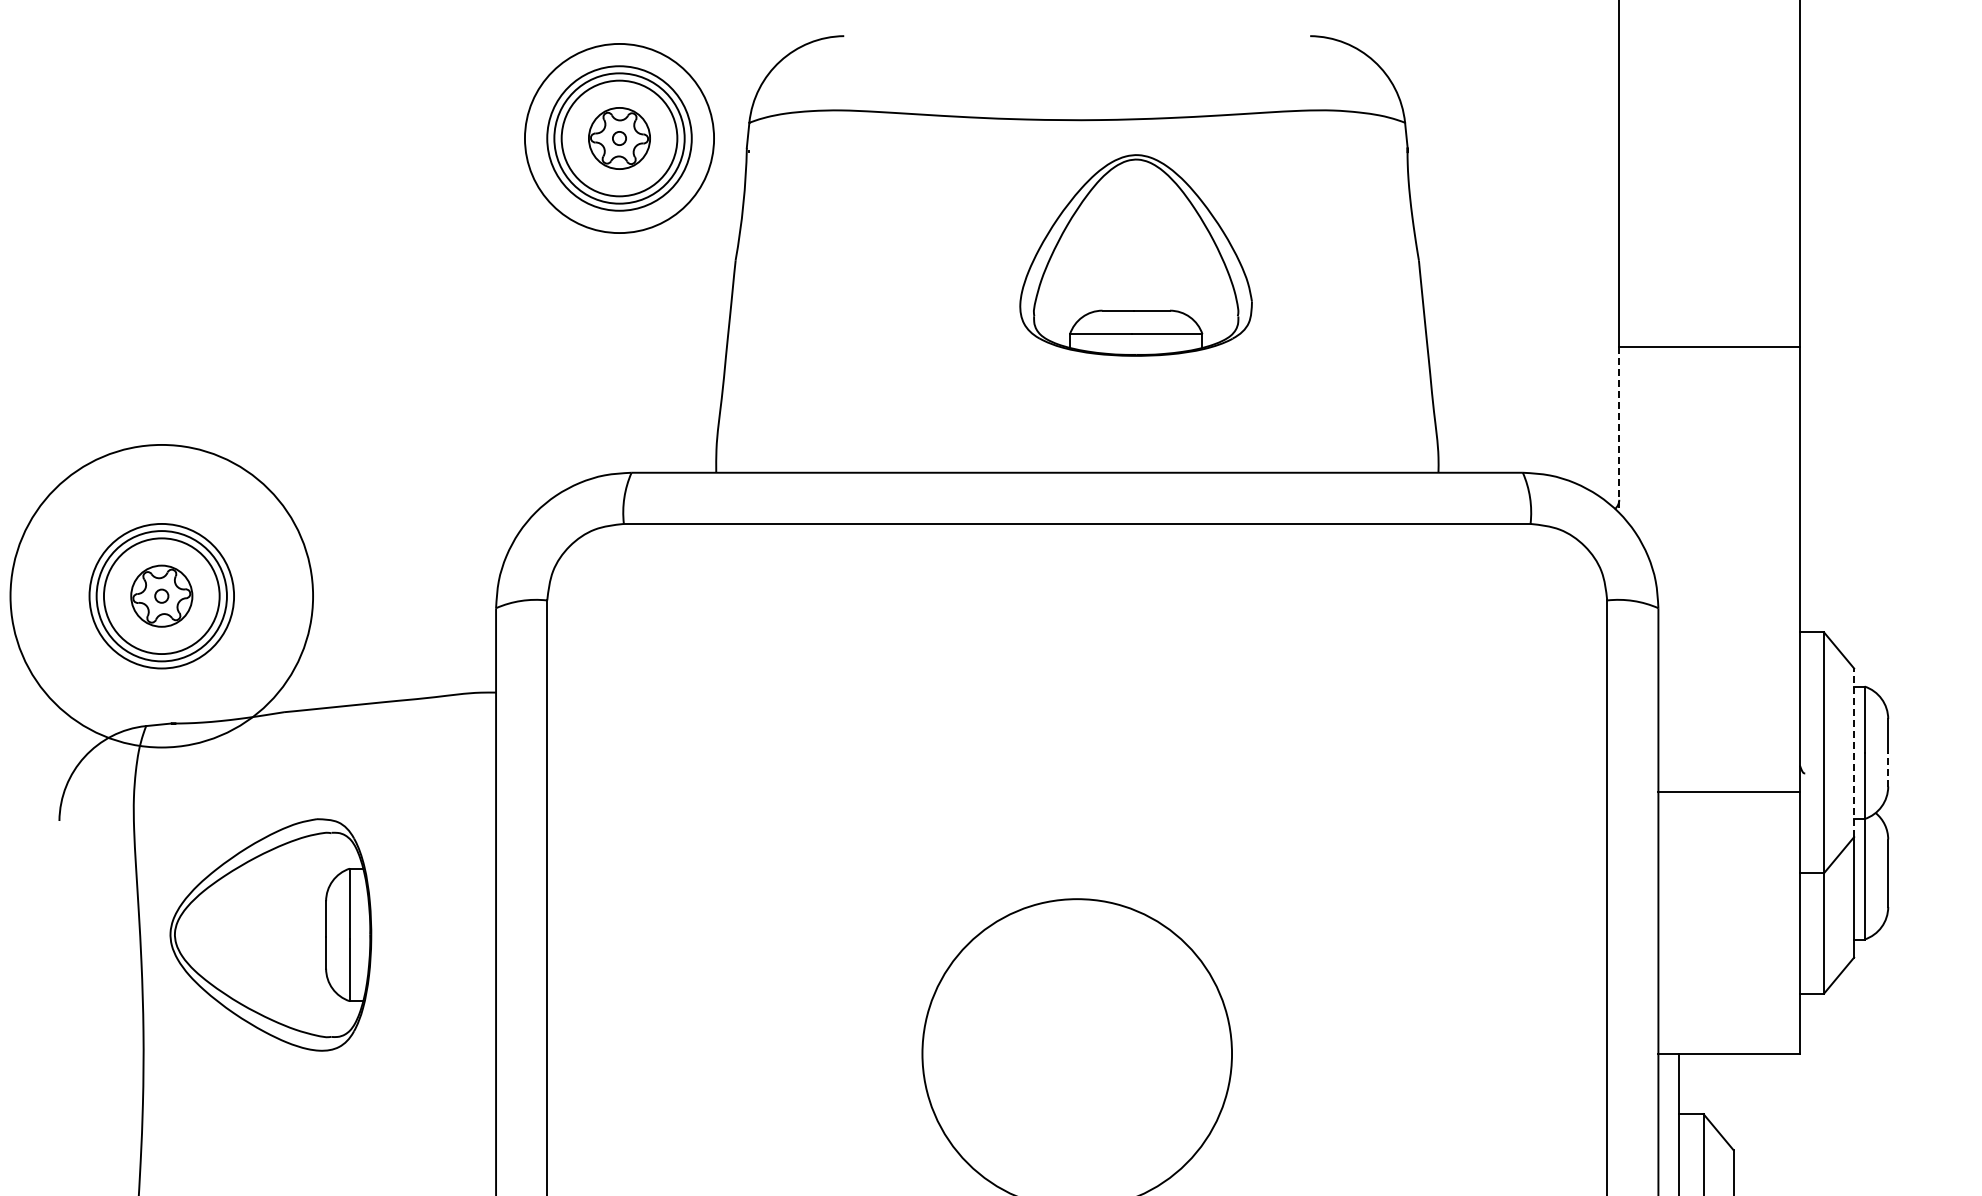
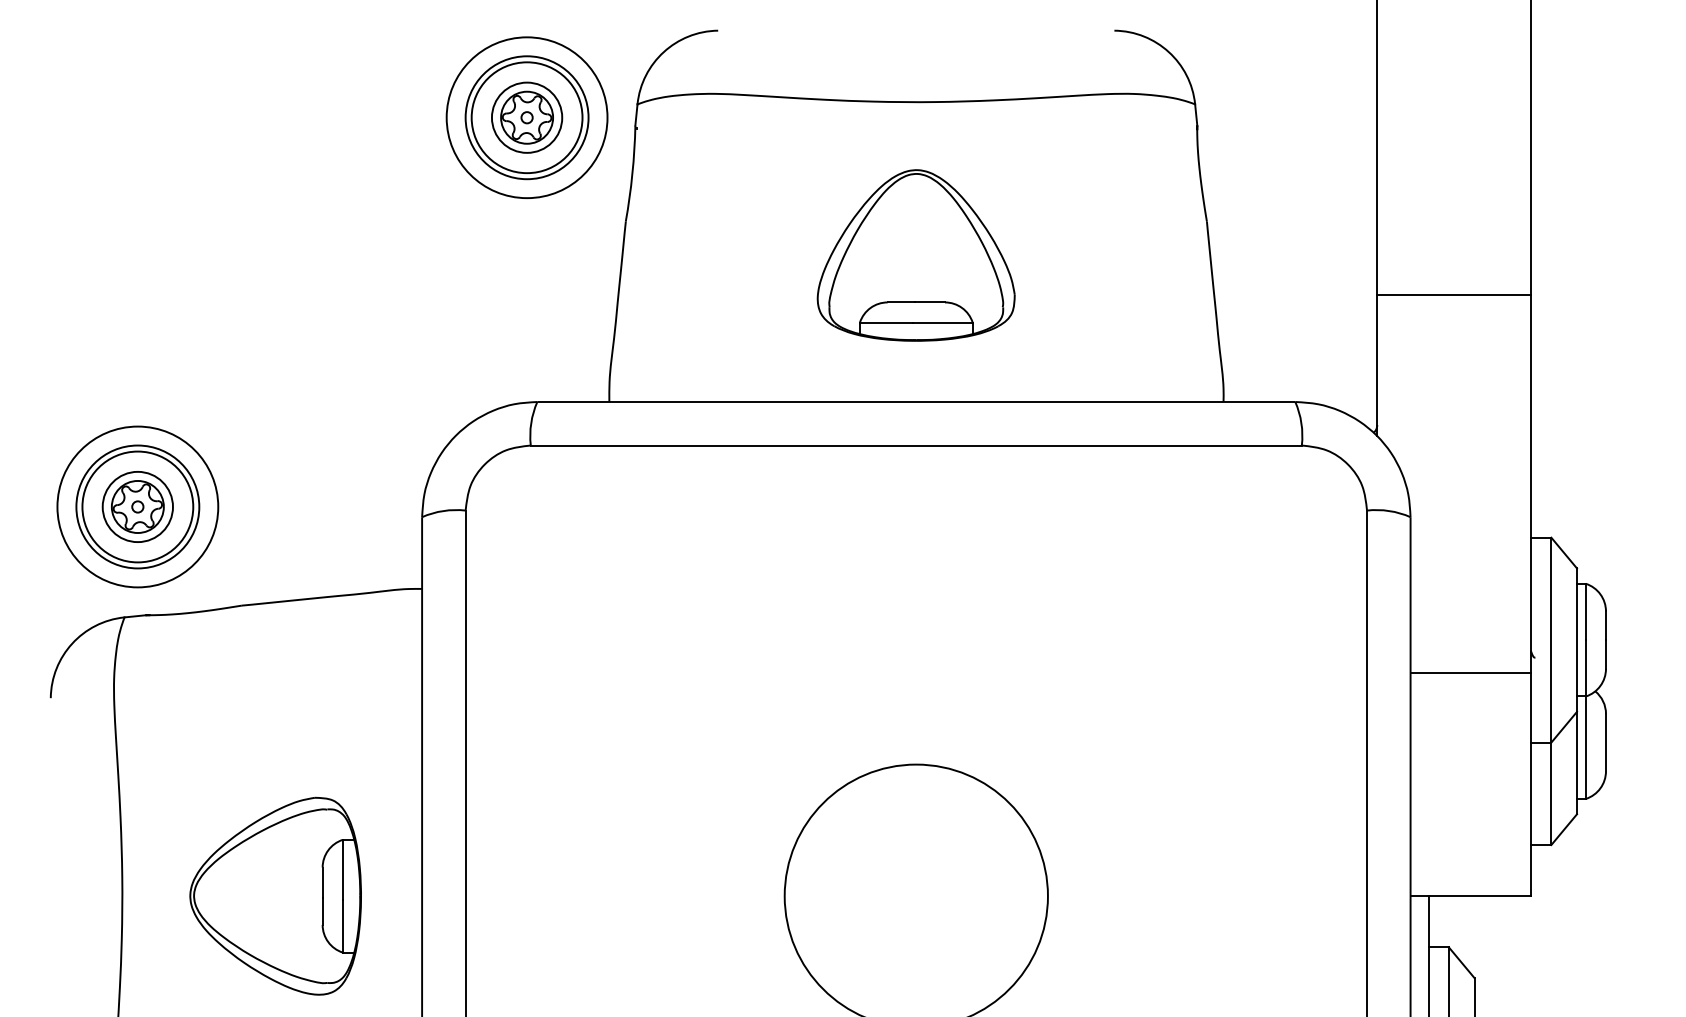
circle: (619, 138) -> (527, 117), size x0.71
part: (1135, 255) -> (915, 255), moved
line: (1619, 430) -> (1377, 366), dashed -> solid
circle: (161, 595) -> (137, 506), size x0.62
circle: (161, 595) -> (137, 506), size x0.71
line: (1854, 752) -> (1577, 639), dashed -> solid
line: (1888, 769) -> (1606, 654), dashed -> solid
part: (270, 934) -> (275, 895), moved

